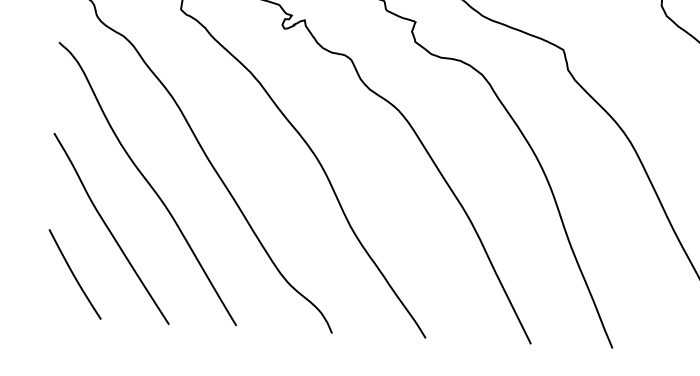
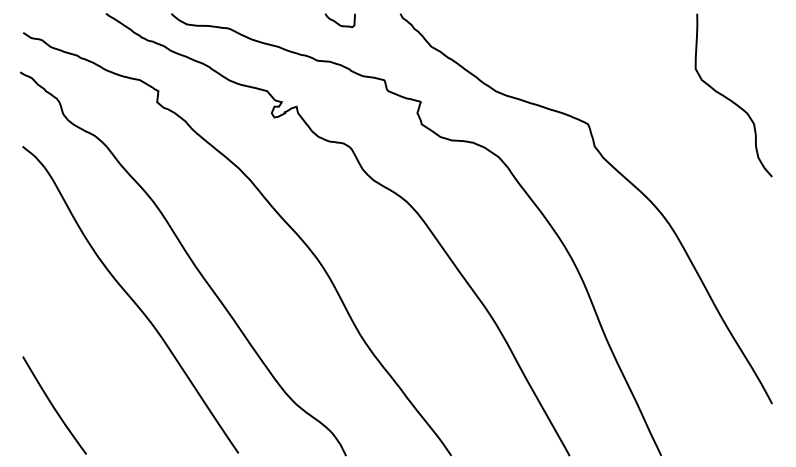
curve: (110, 229) -> (91, 353), removed

